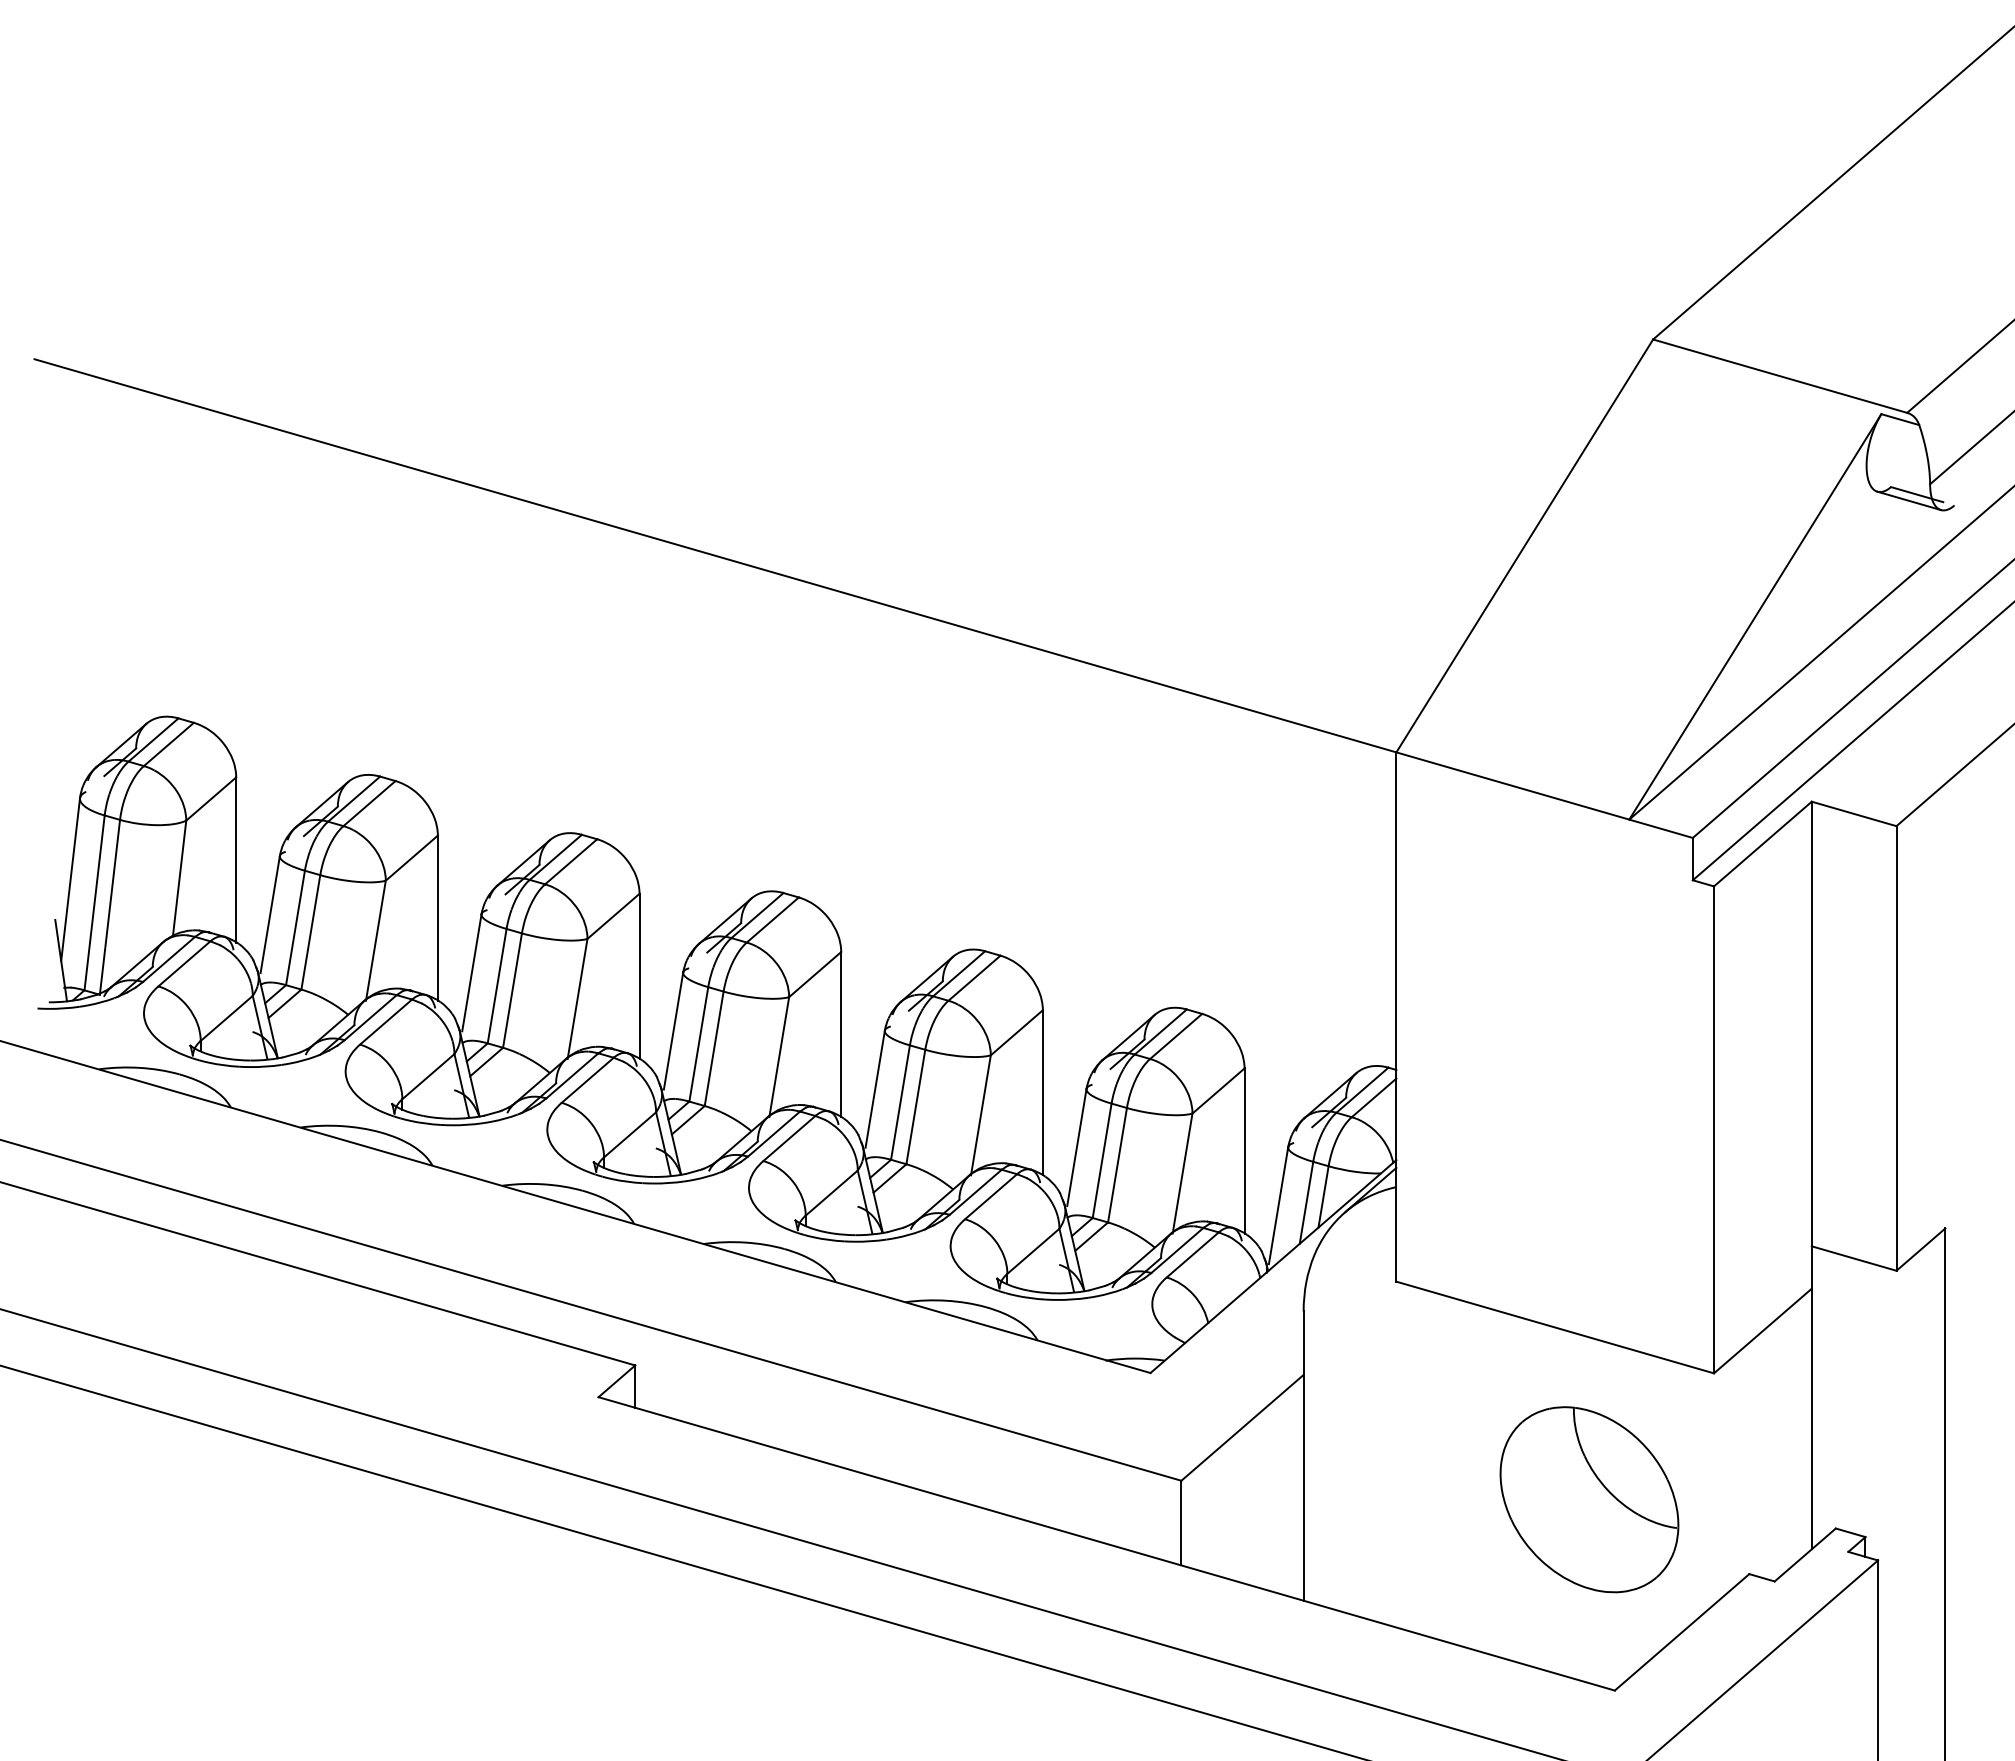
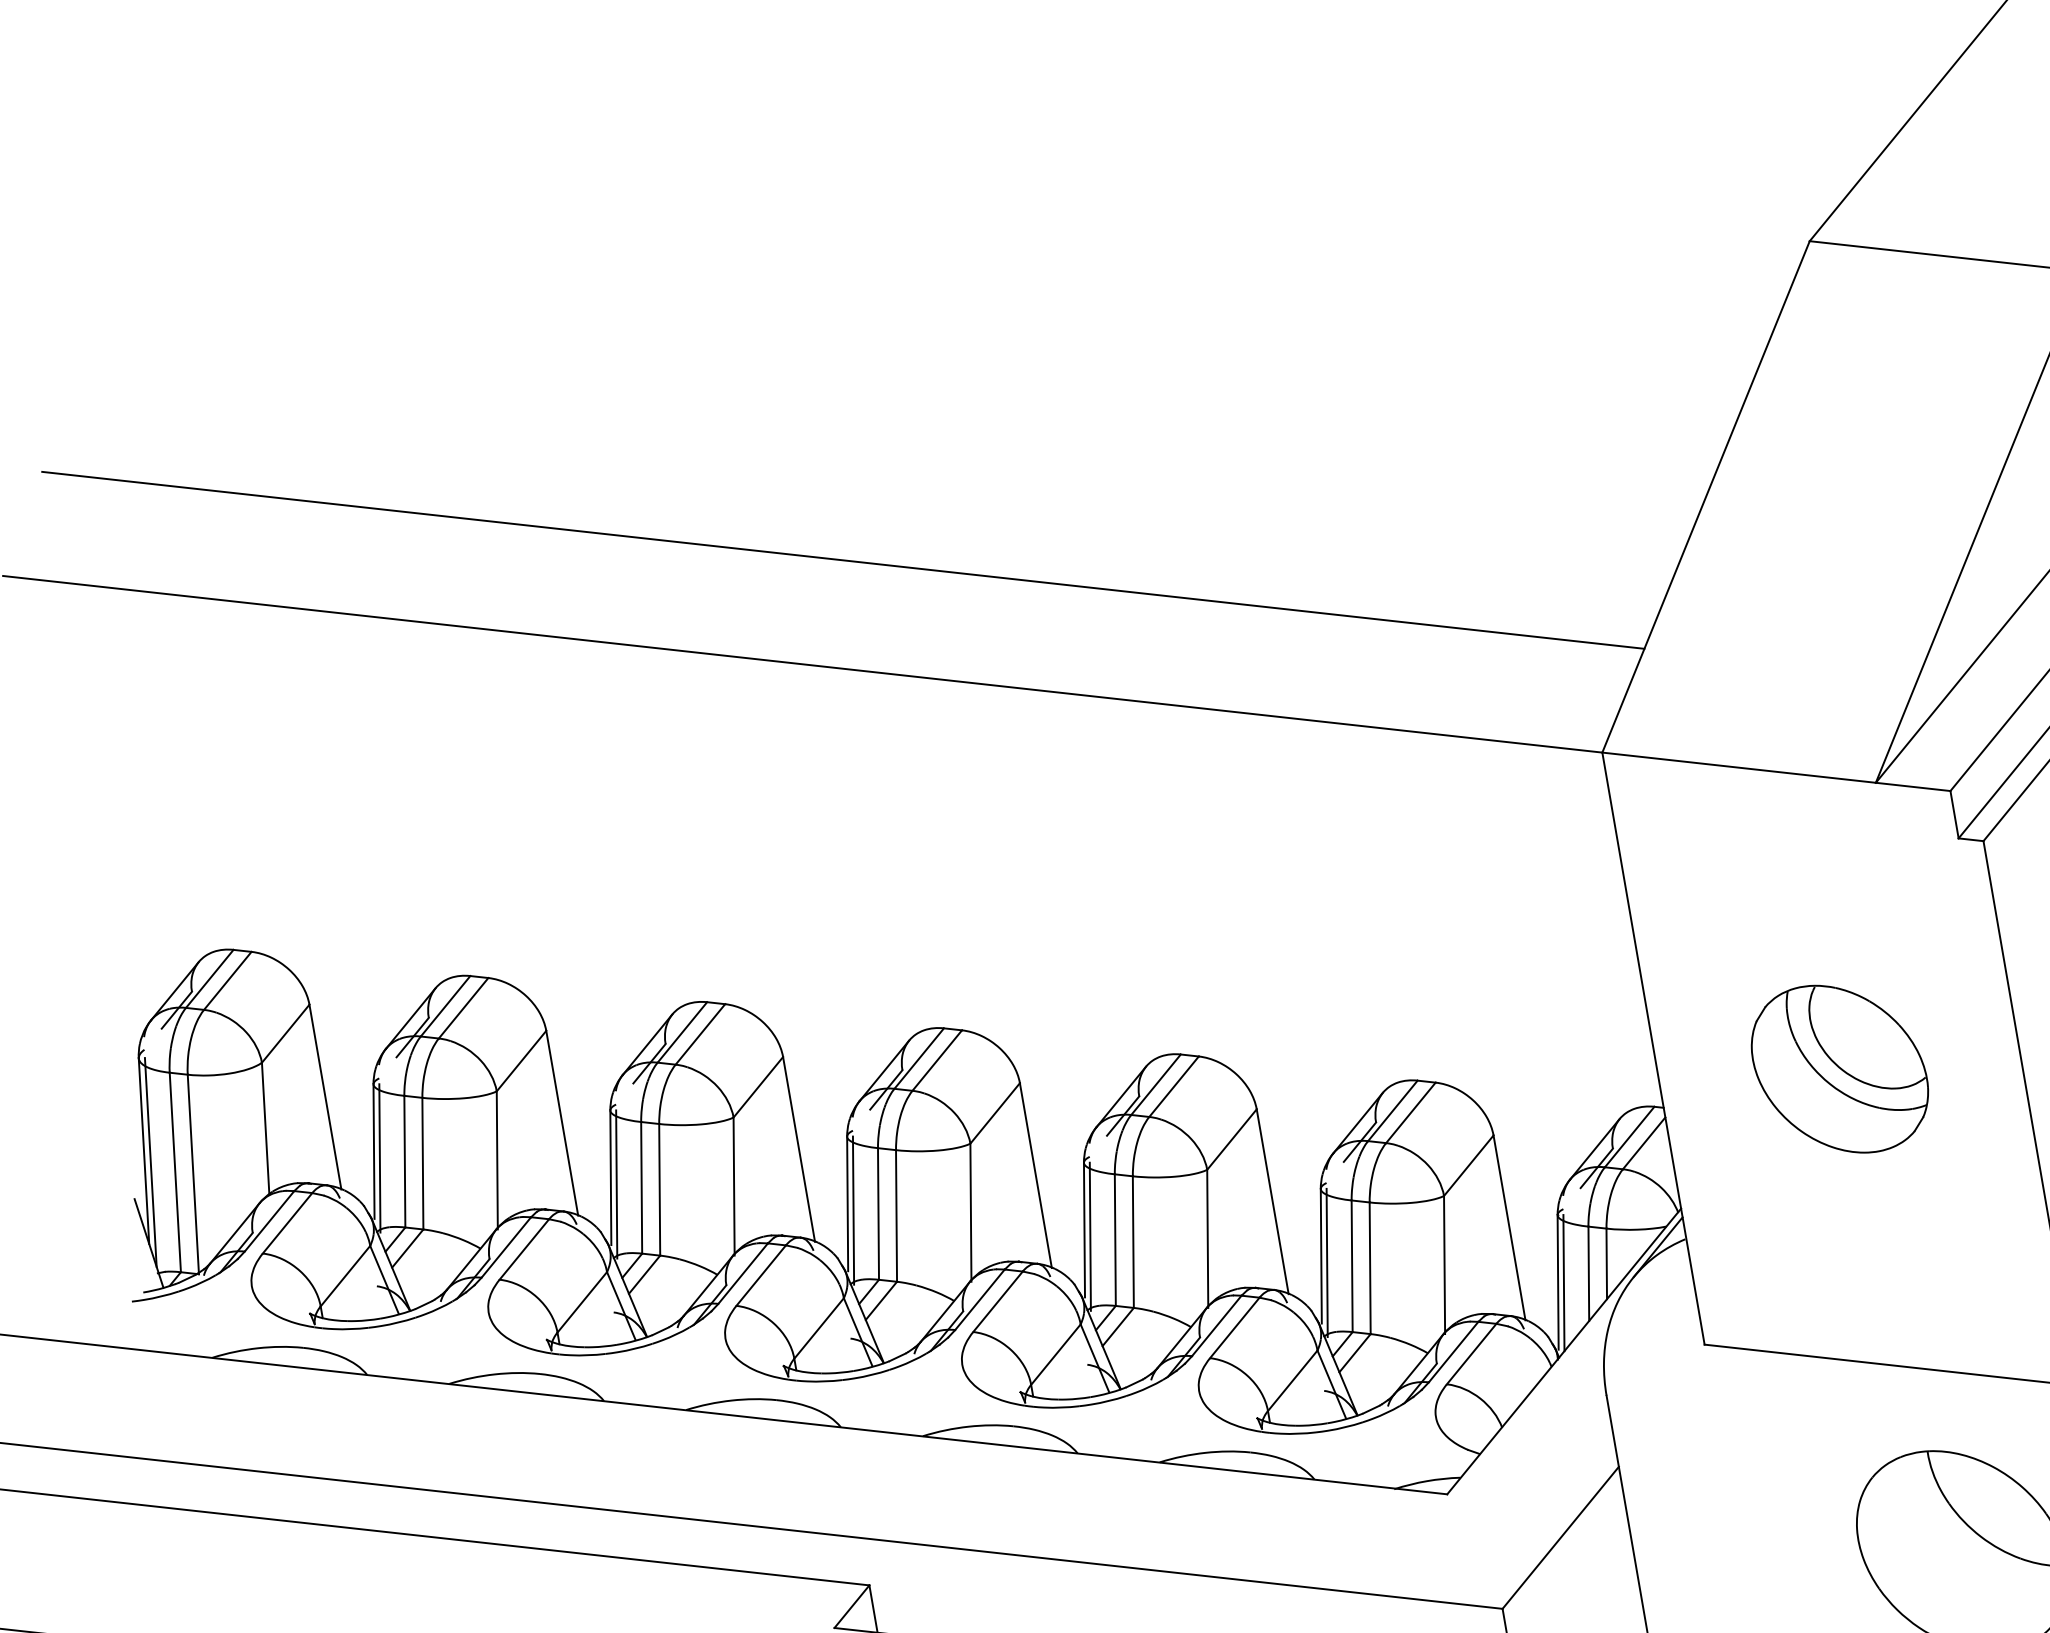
line: (766, 471) -> (843, 560), added
line: (74, 890) -> (150, 1162), added
line: (273, 920) -> (378, 1157), added
line: (475, 979) -> (616, 1184), added
line: (677, 1037) -> (853, 1210), added
part: (1555, 1062) -> (1840, 1068), added
line: (878, 1095) -> (1089, 1236), added
line: (1080, 1153) -> (1326, 1262), added
line: (1283, 1206) -> (1563, 1282), added

